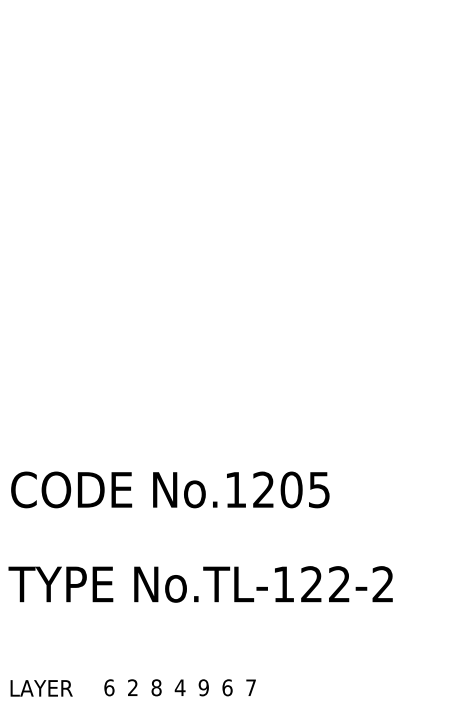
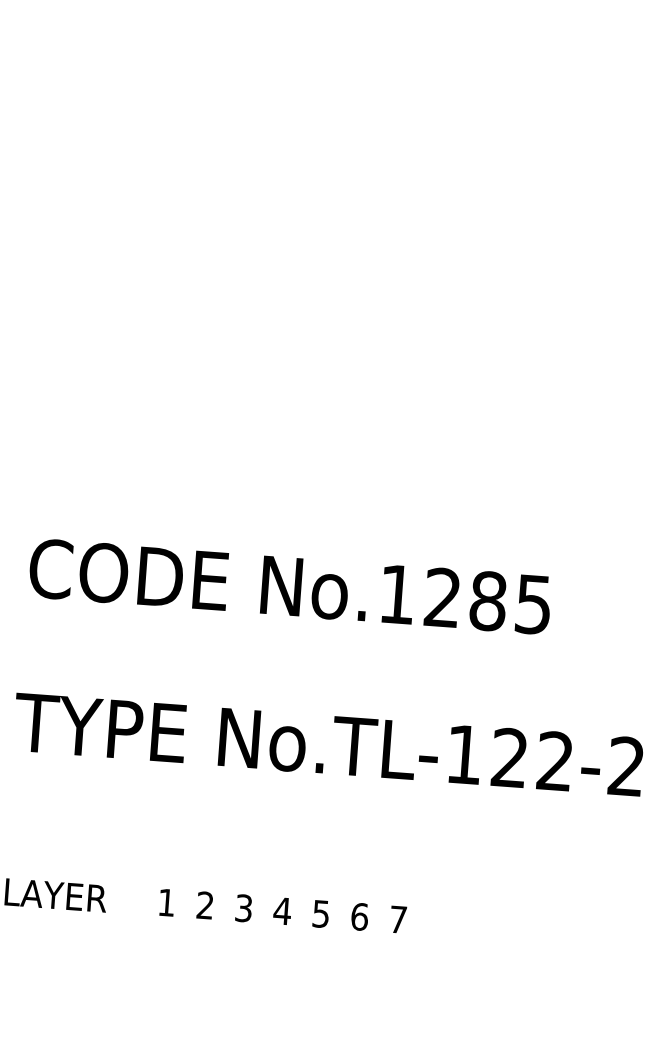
text: (291, 489) -> (488, 600), No.1205 -> No.1285
text: (109, 687) -> (167, 902), 6 -> 1
text: (156, 687) -> (243, 907), 8 -> 3
text: (203, 687) -> (320, 913), 9 -> 5

